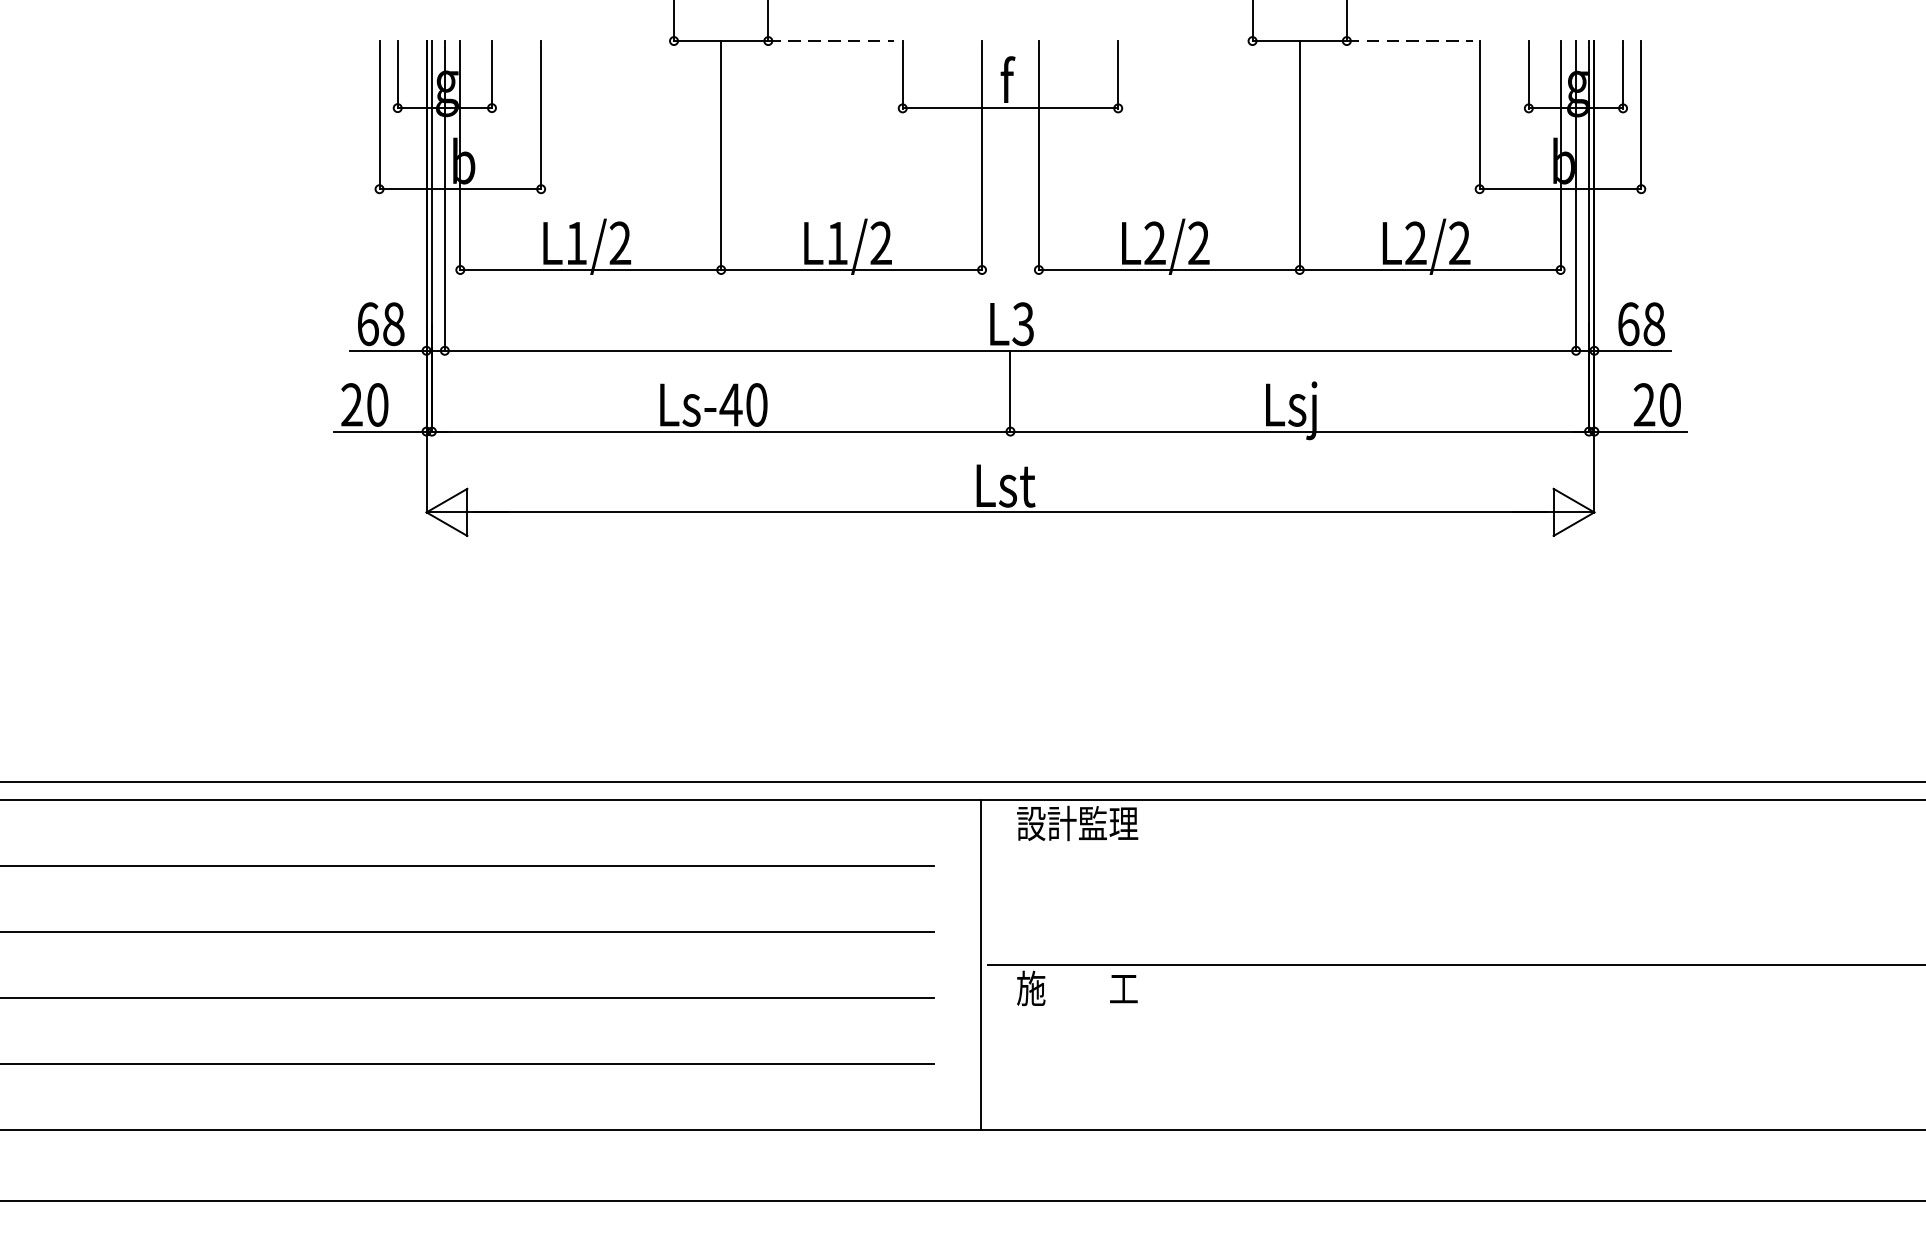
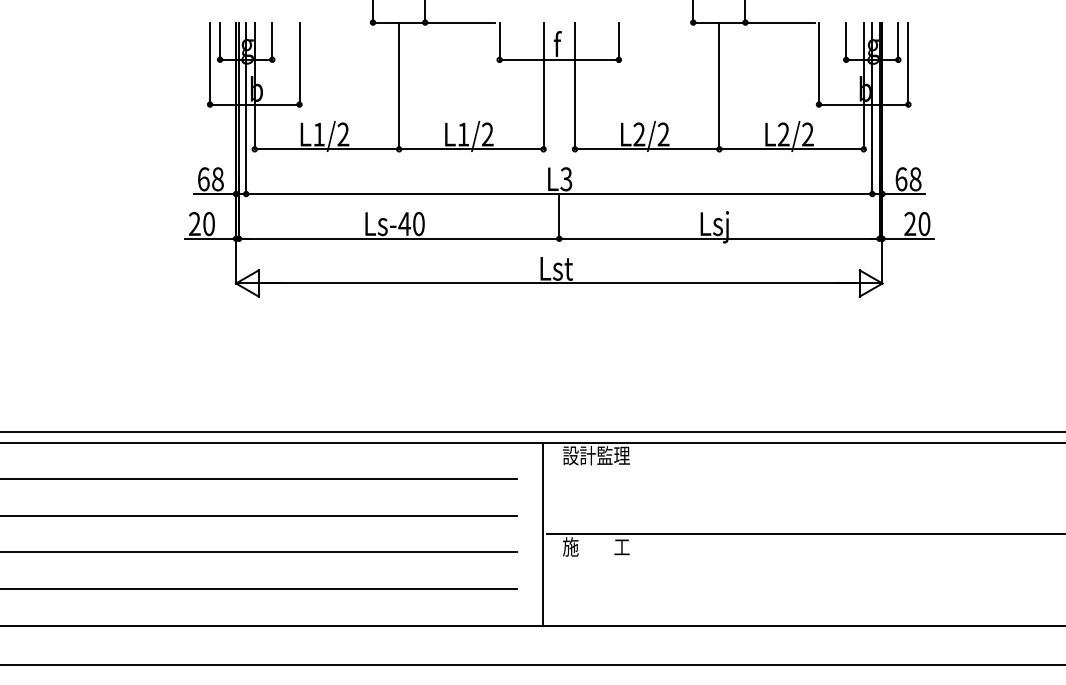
line: (832, 40) -> (460, 22), dashed -> solid
line: (1410, 40) -> (780, 22), dashed -> solid

